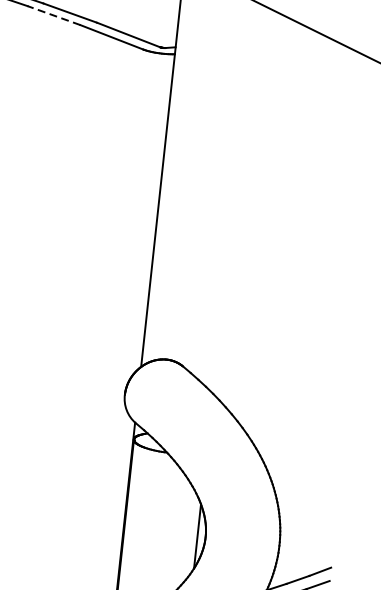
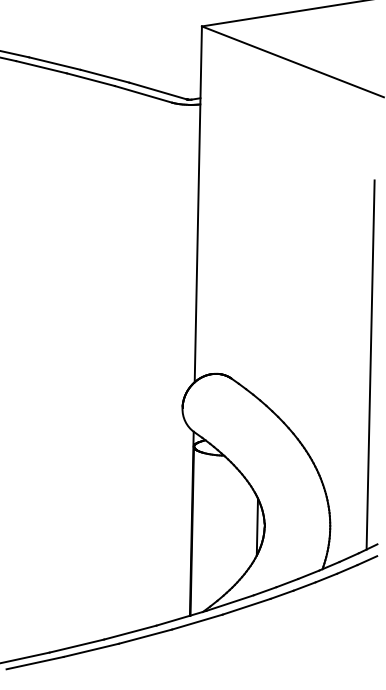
line: (53, 15) -> (90, 79), dashed -> solid
line: (341, 364) -> (370, 364), added

